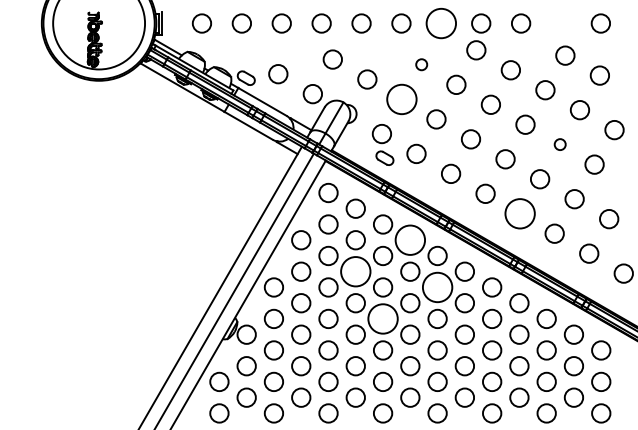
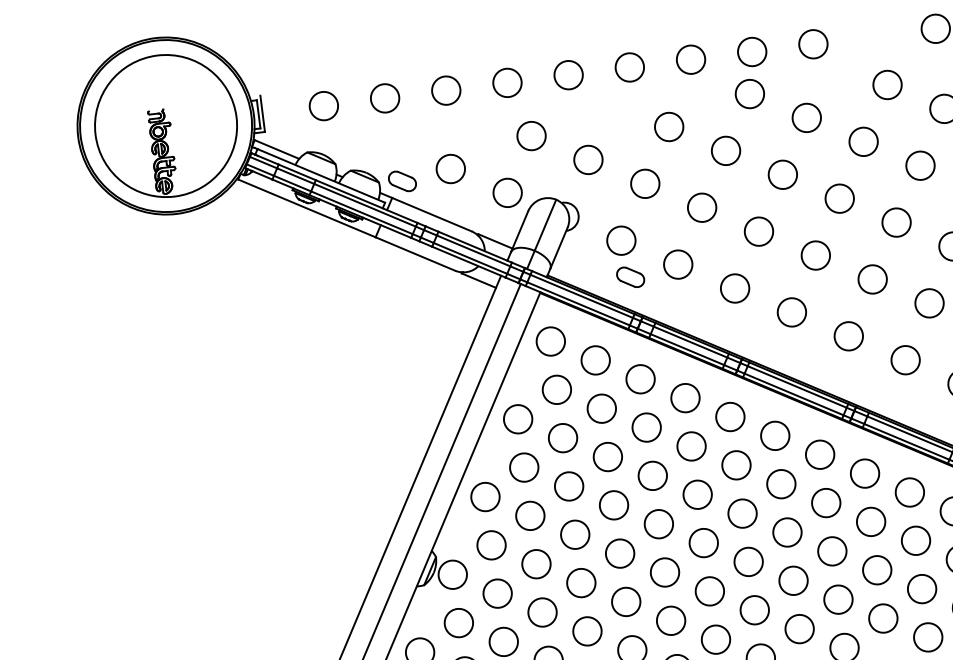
circle: (441, 23) -> (691, 59), size x0.62
circle: (421, 64) -> (668, 126), size x1.67
circle: (401, 99) -> (644, 183), size x0.62
circle: (560, 144) -> (897, 222), size x1.67
circle: (519, 213) -> (847, 335), size x0.62
circle: (410, 240) -> (685, 398), size x0.62
circle: (355, 271) -> (607, 456), size x0.62
circle: (437, 287) -> (736, 465), size x0.62
circle: (382, 318) -> (657, 523), size x0.62

